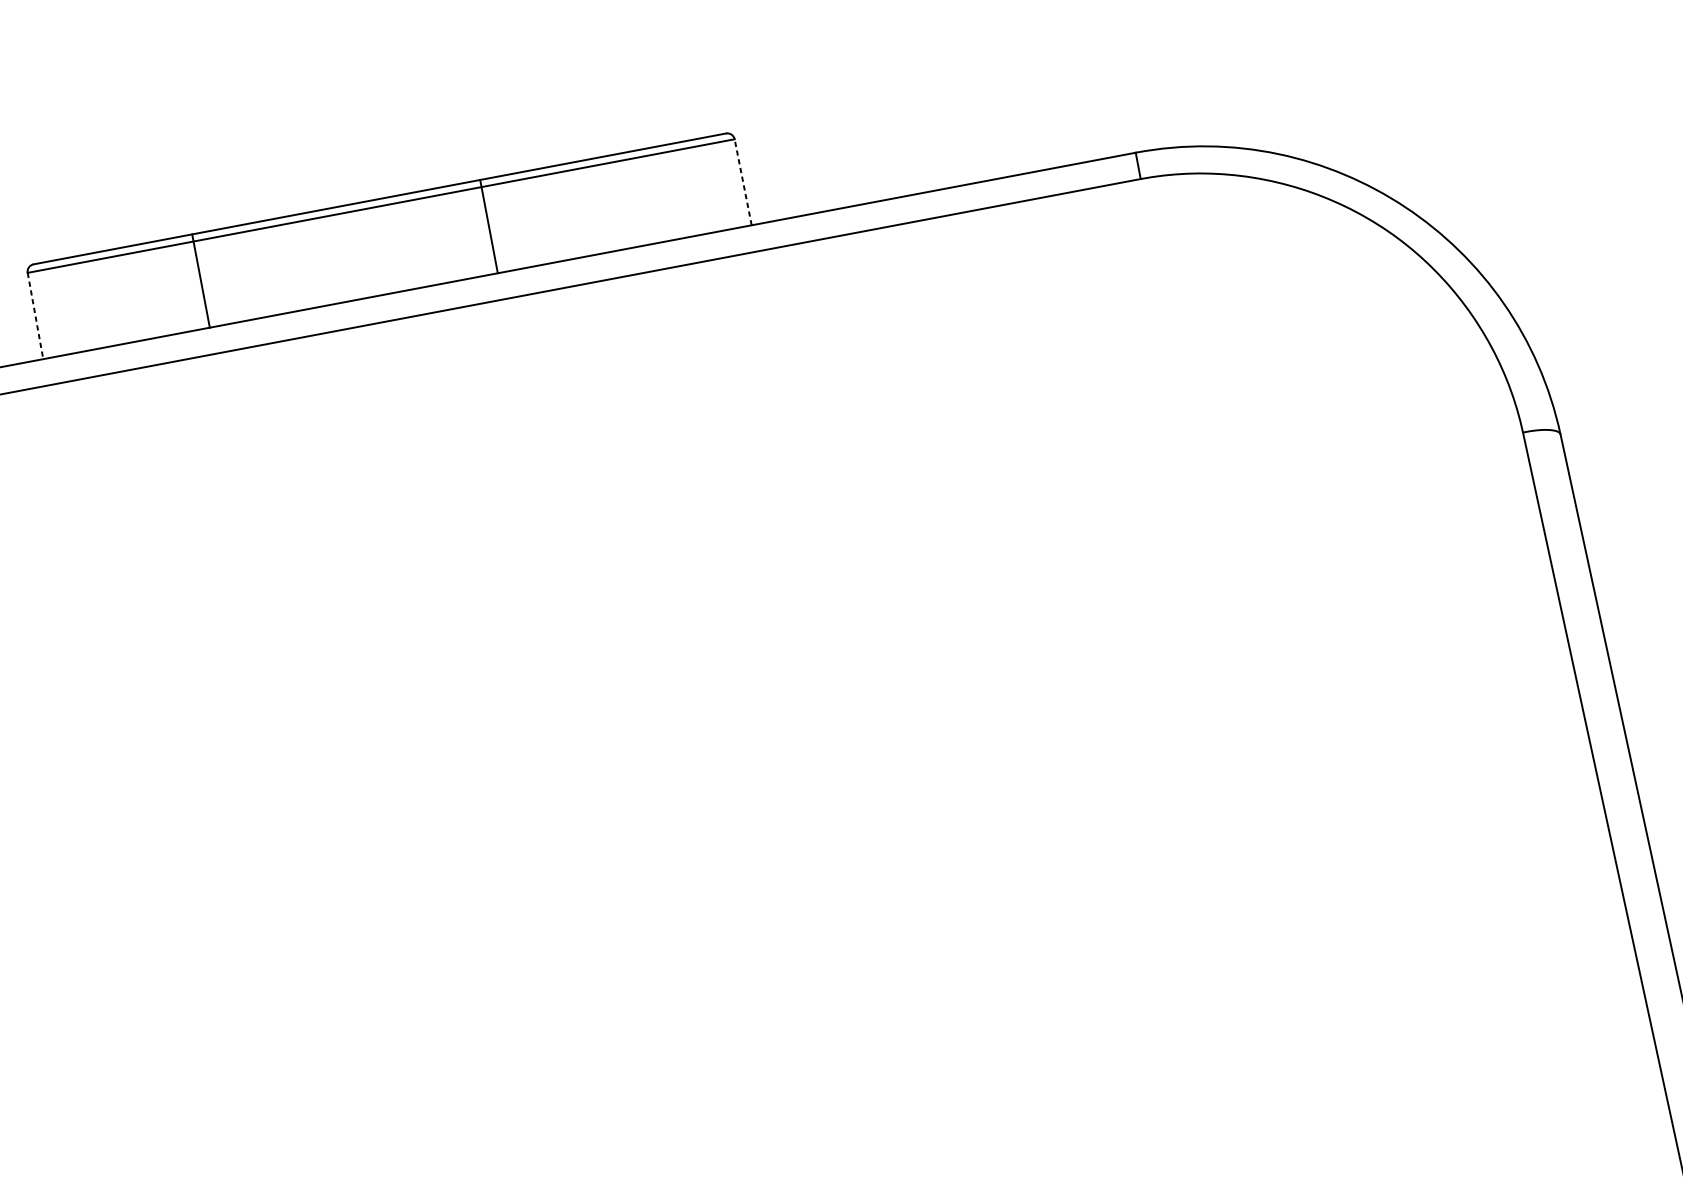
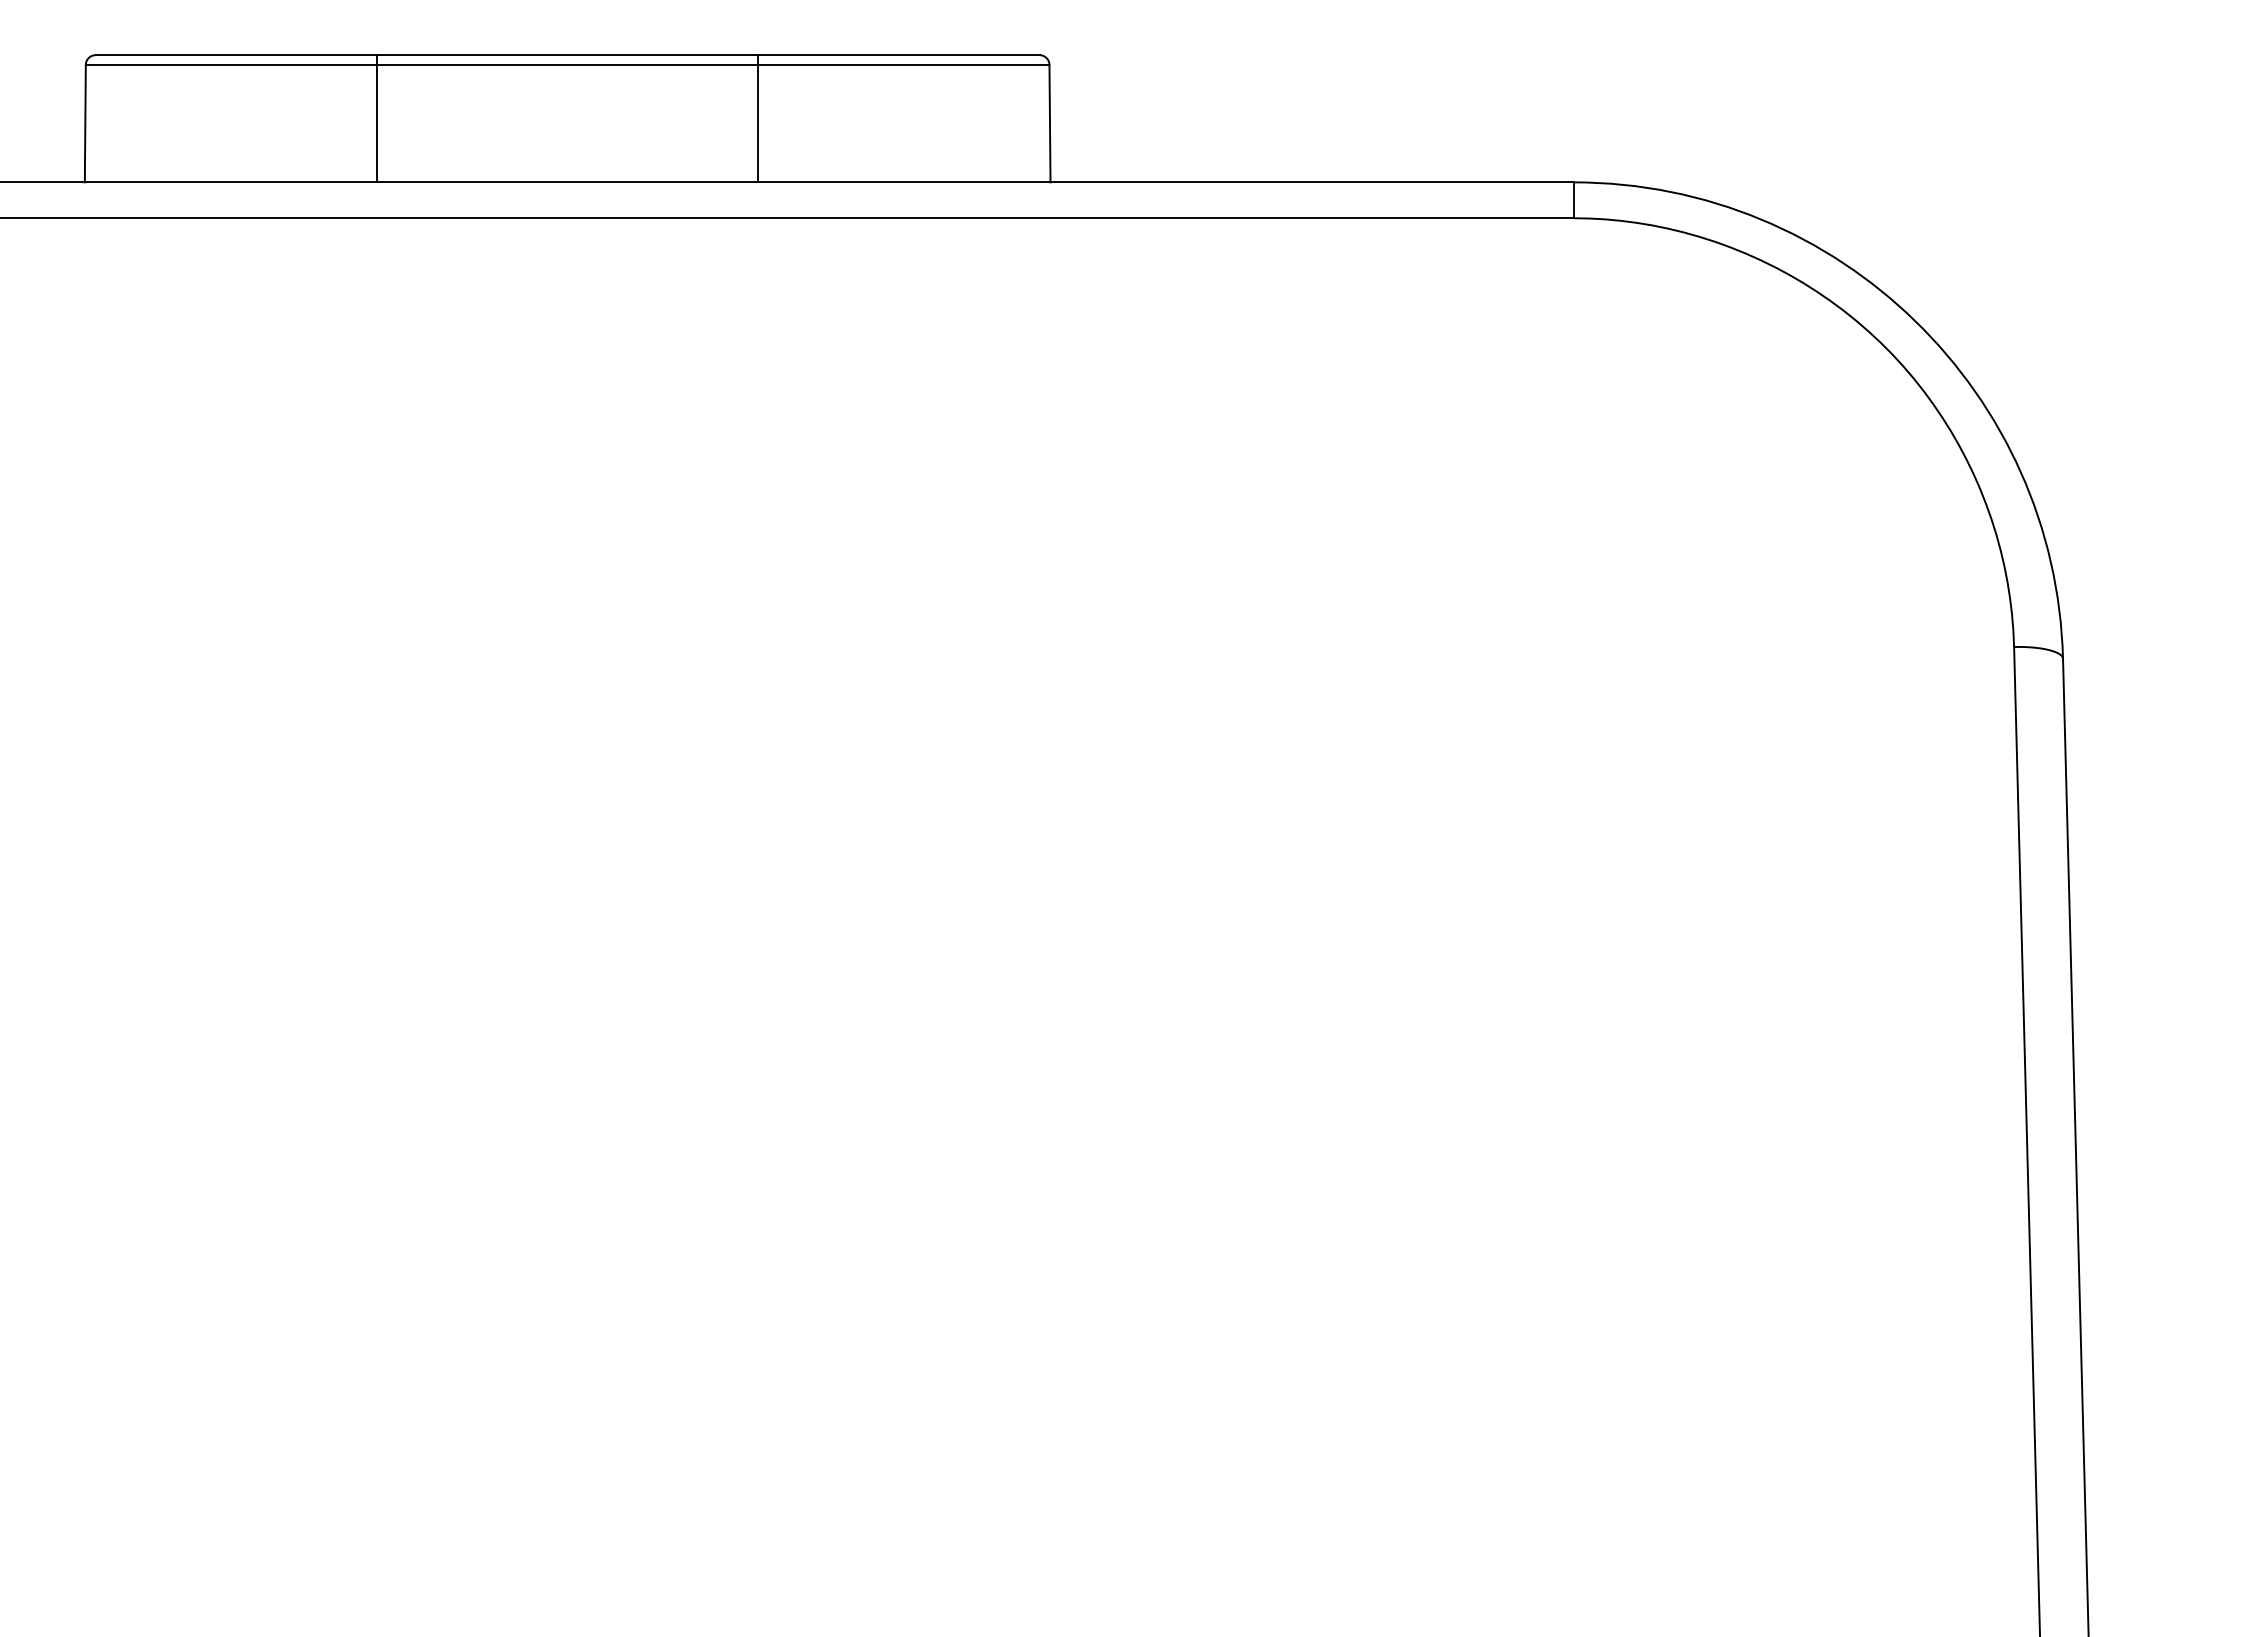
line: (743, 182) -> (1050, 123), dashed -> solid
line: (489, 226) -> (758, 118), moved
line: (200, 280) -> (376, 118), moved
line: (35, 315) -> (85, 123), dashed -> solid

